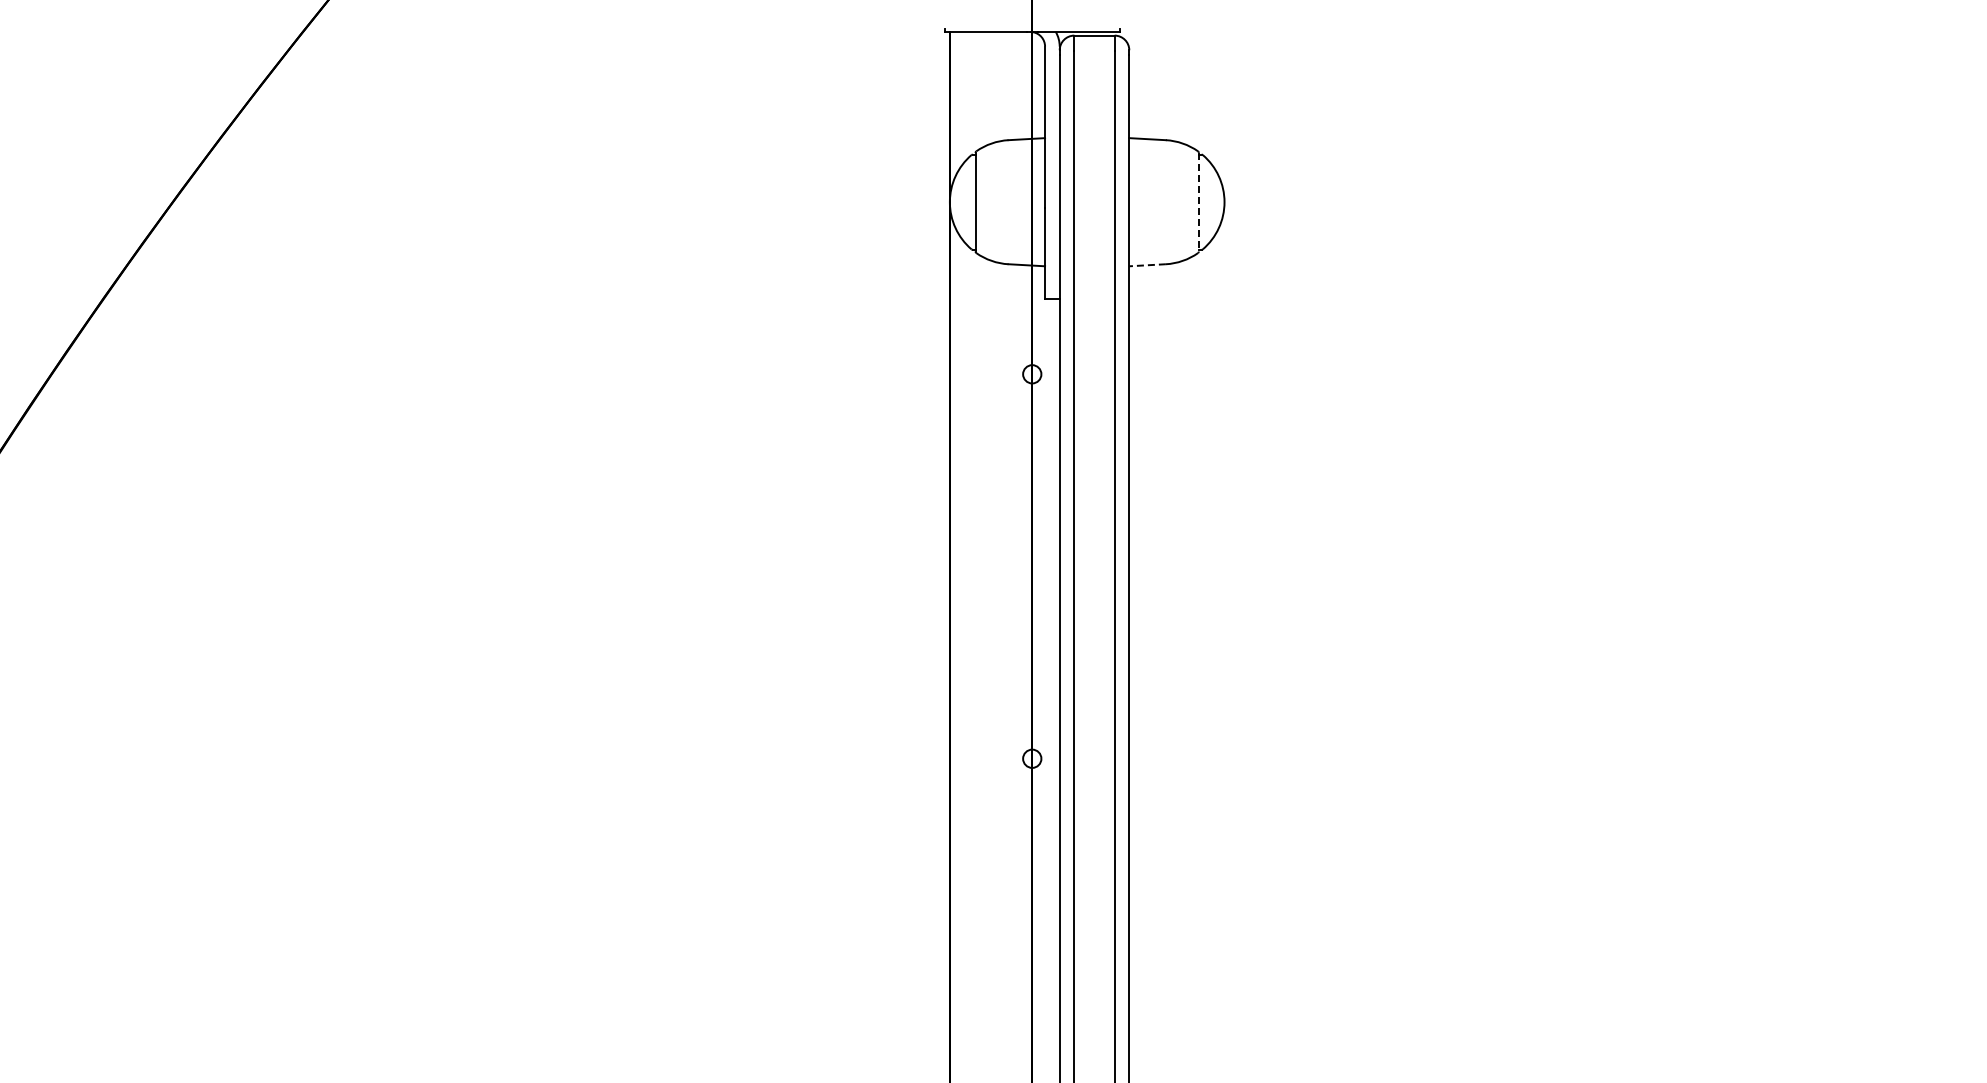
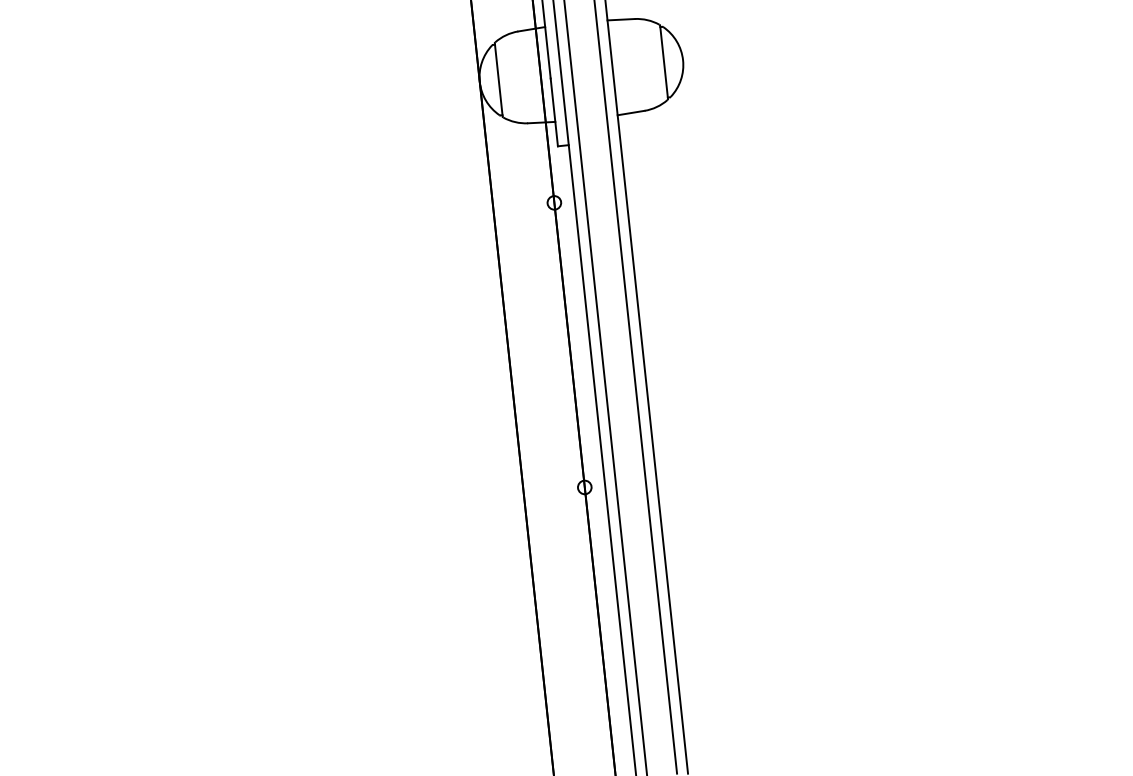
line: (1198, 202) -> (663, 62), dashed -> solid
line: (1147, 265) -> (631, 113), dashed -> solid

